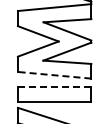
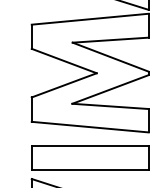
line: (54, 75) -> (90, 127), dashed -> solid
line: (54, 86) -> (90, 144), dashed -> solid

